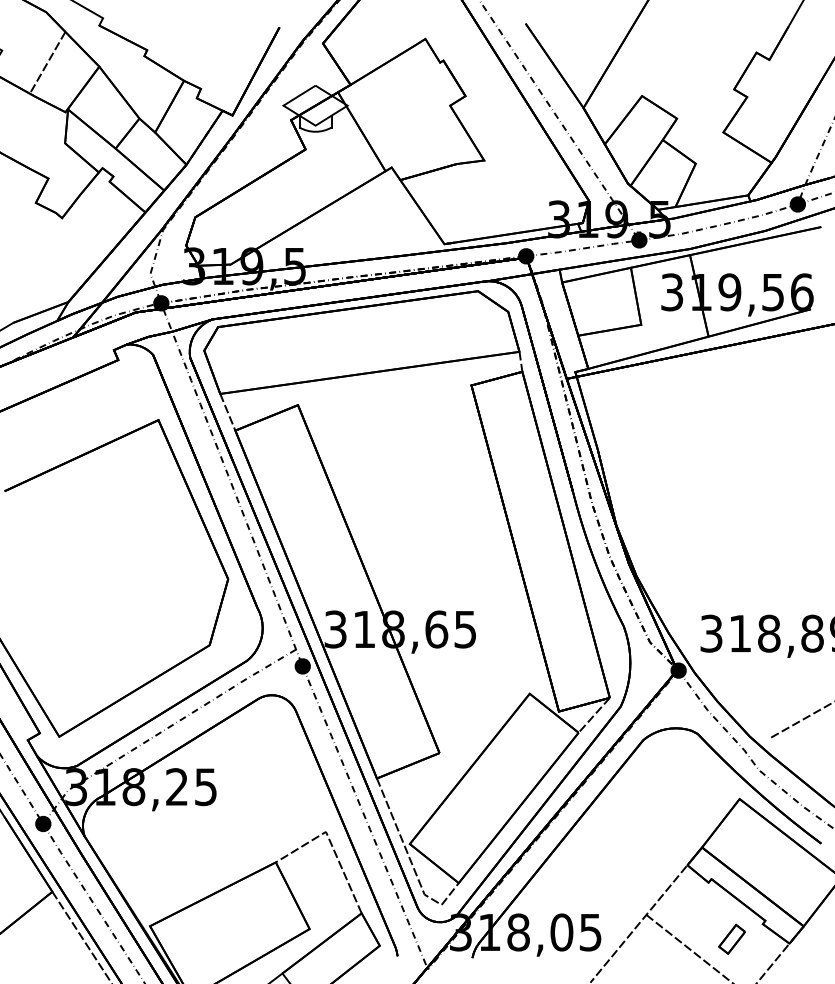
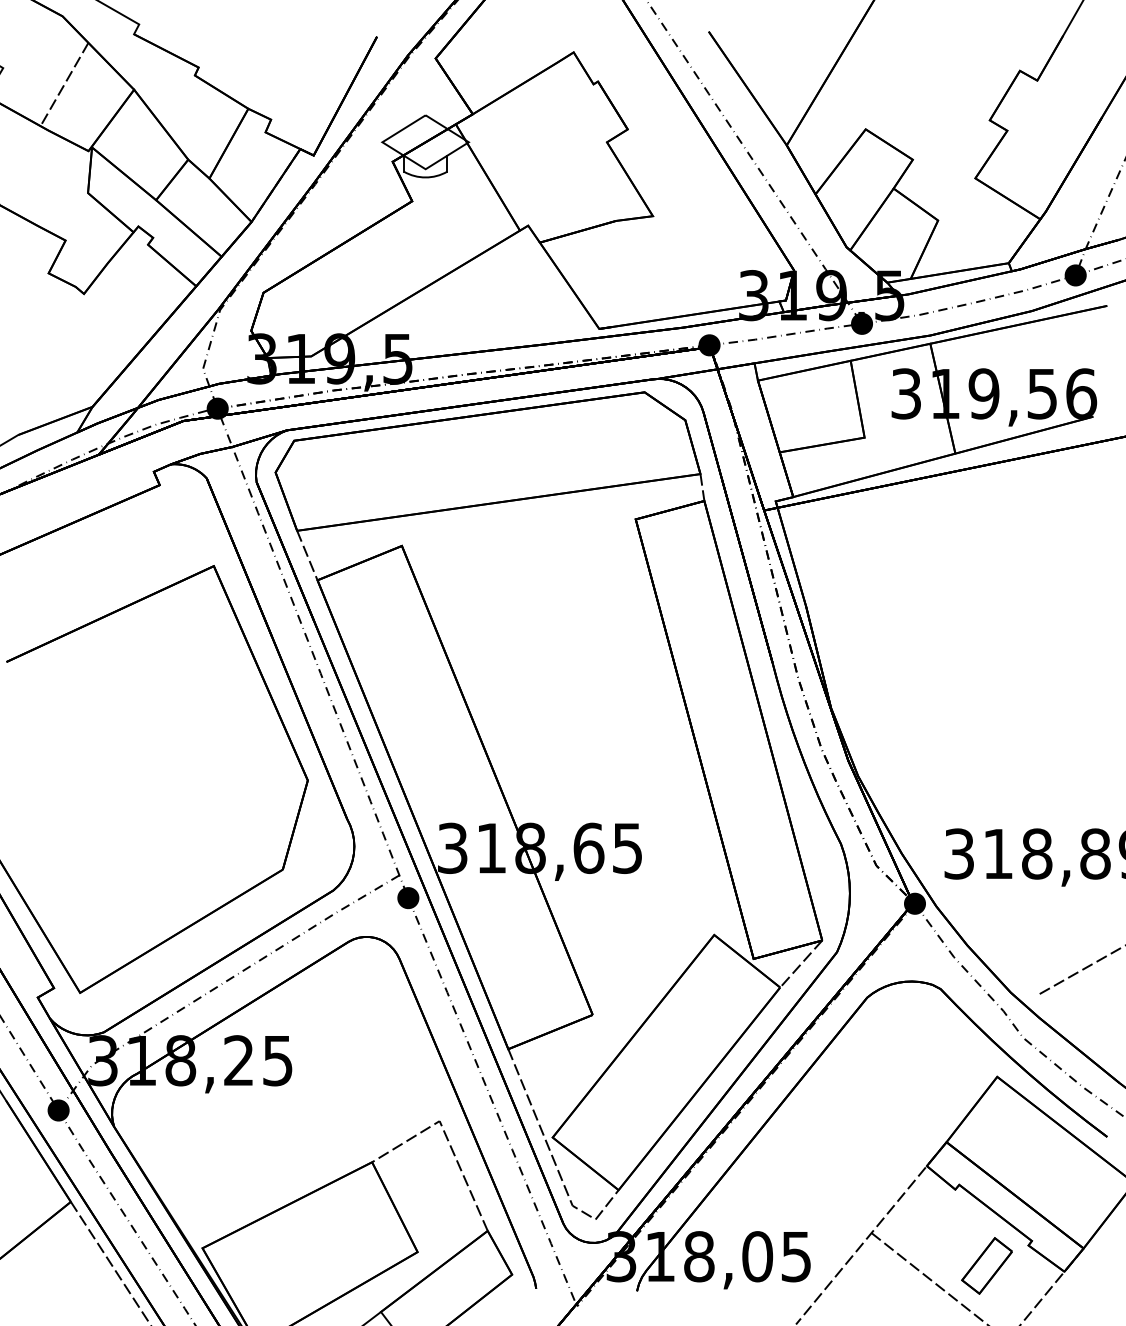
part: (731, 938) -> (986, 1265), size x1.43

